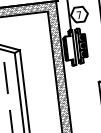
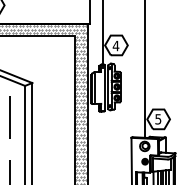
text: (78, 14) -> (115, 45), 7 -> 4

